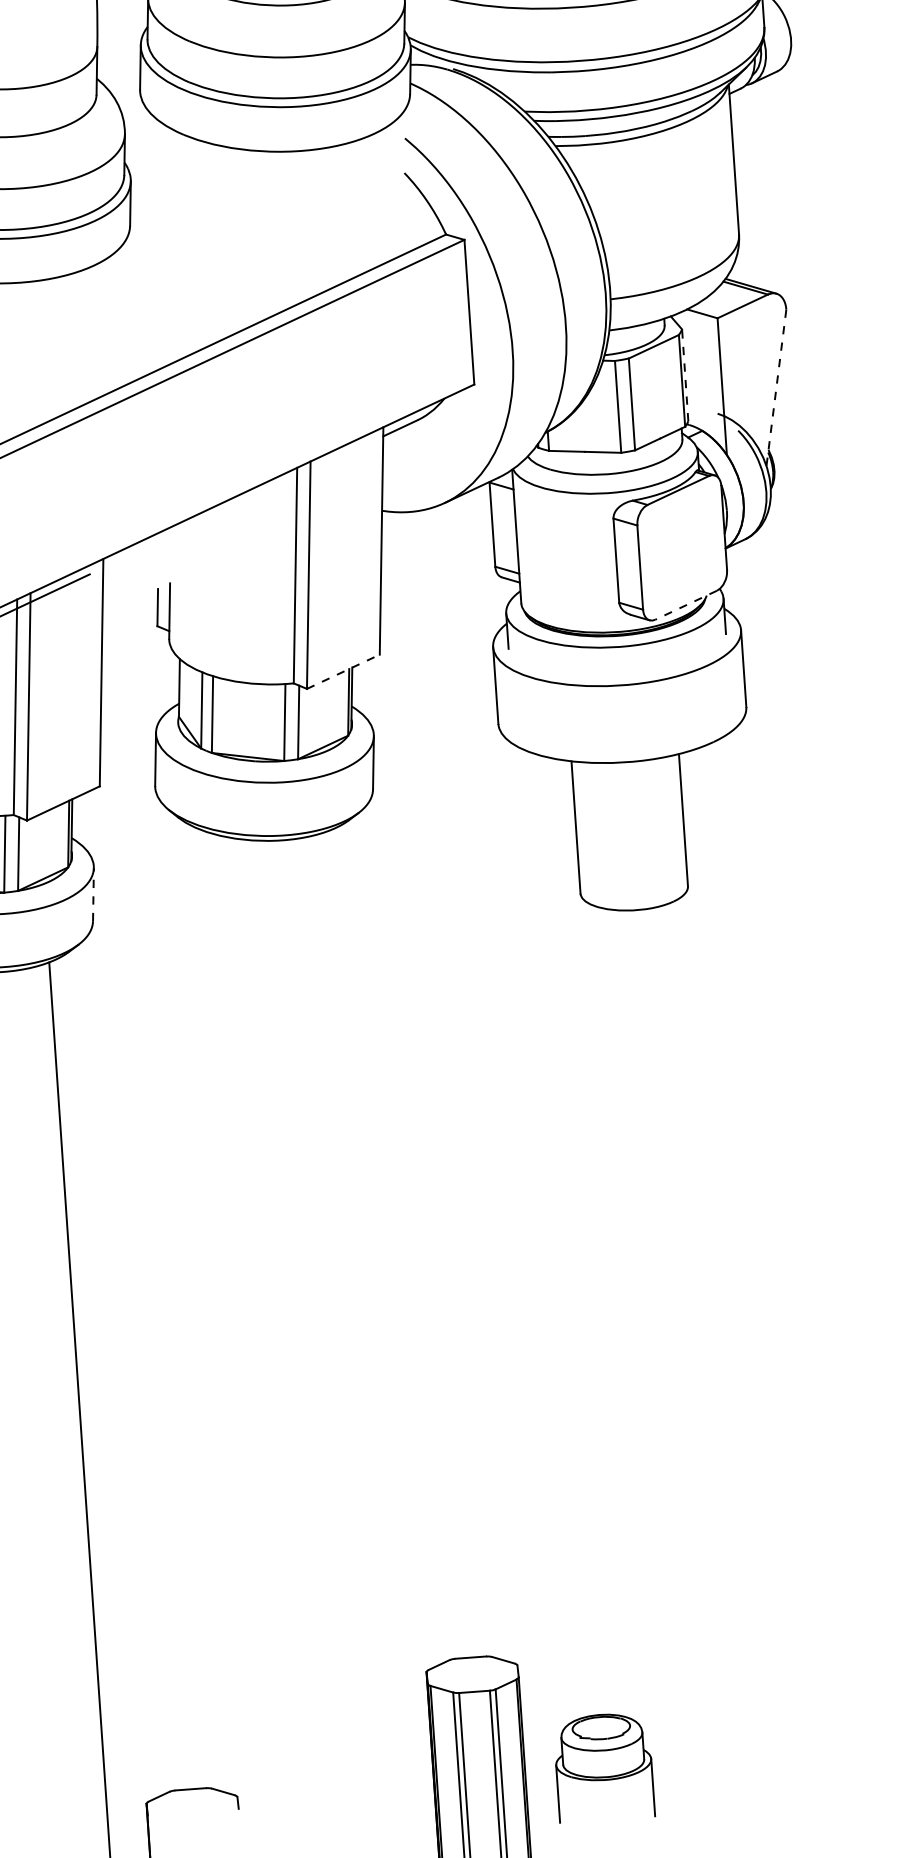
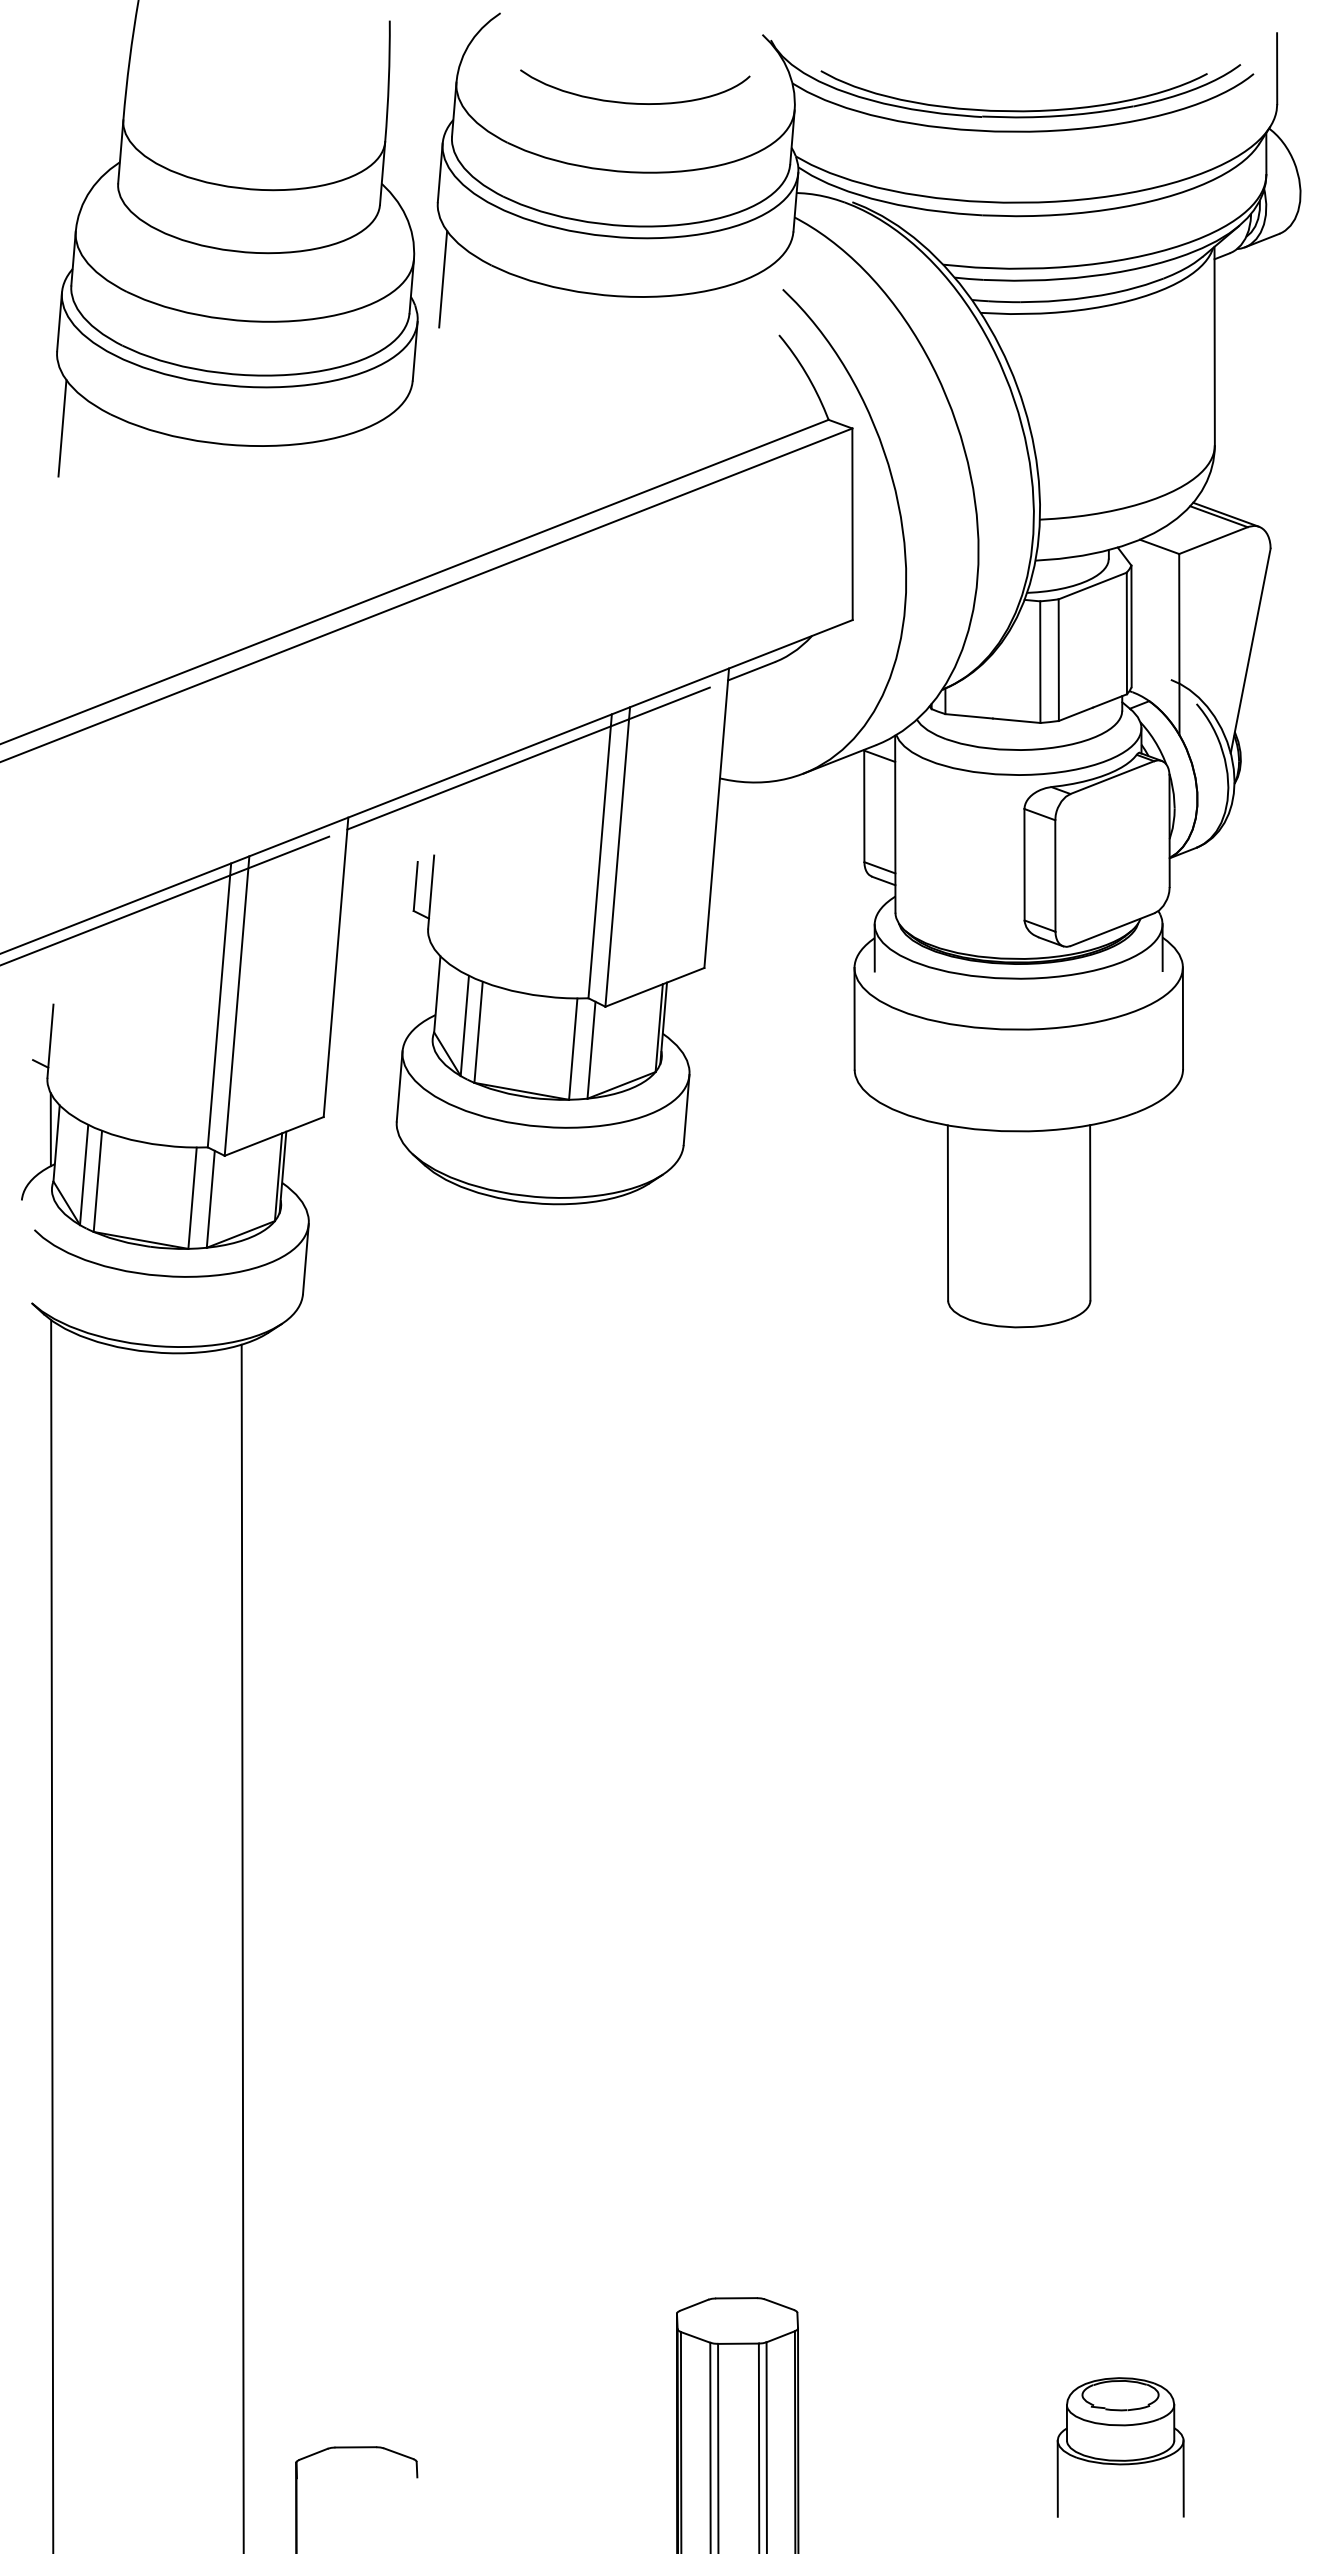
line: (148, 147) -> (443, 279), added
line: (685, 375) -> (1131, 626), dashed -> solid
line: (776, 388) -> (1250, 651), dashed -> solid
line: (236, 505) -> (528, 758), added
line: (686, 605) -> (1112, 929), dashed -> solid
line: (343, 671) -> (655, 987), dashed -> solid
line: (93, 894) -> (305, 1258), dashed -> solid
part: (603, 1767) -> (1120, 2447), moved

